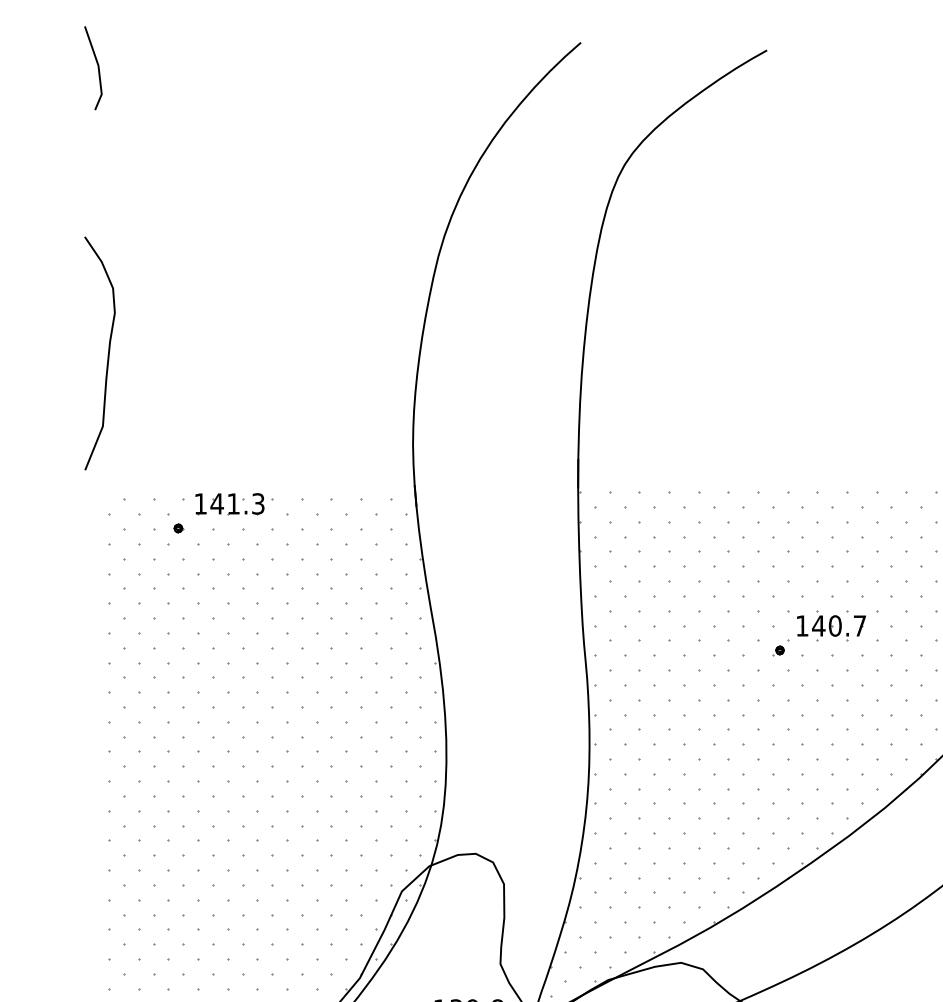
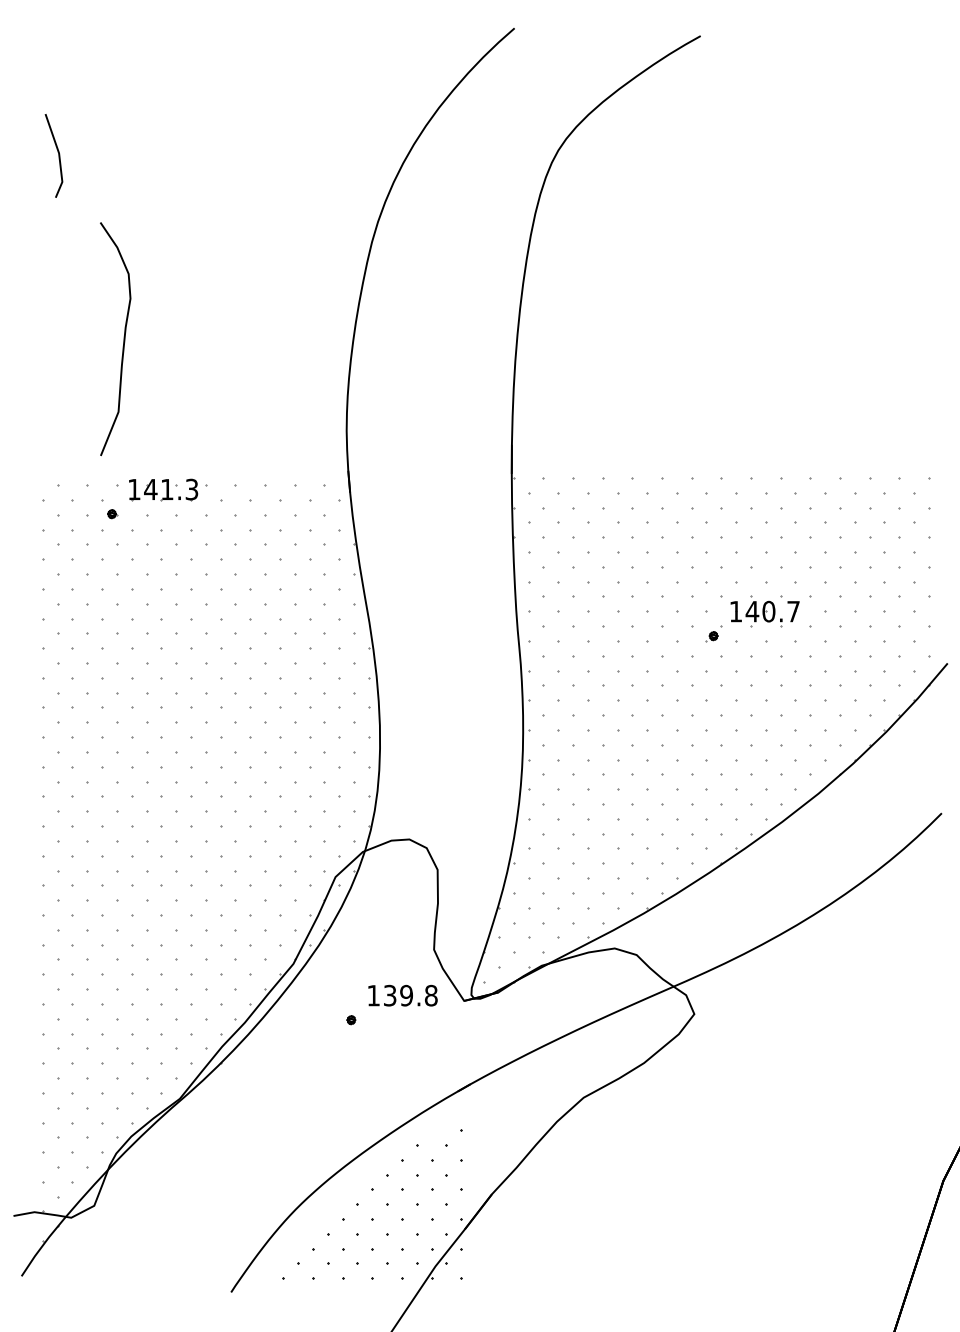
line: (96, 64) -> (57, 152), moved
curve: (107, 352) -> (123, 338), moved

